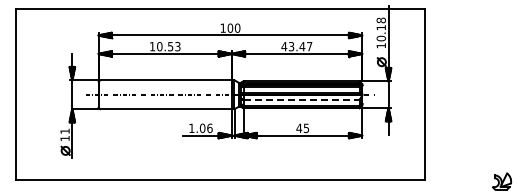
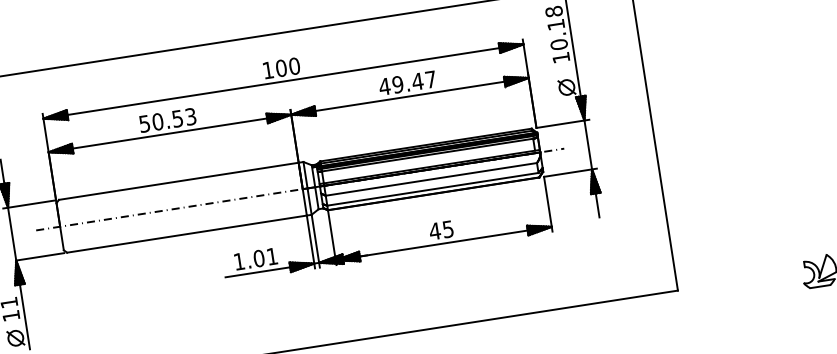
text: (152, 46) -> (144, 123), 10.53 -> 50.53
text: (291, 46) -> (397, 84), 43.47 -> 49.47
line: (301, 100) -> (431, 179), dashed -> solid
text: (209, 127) -> (271, 255), 1.06 -> 1.01

